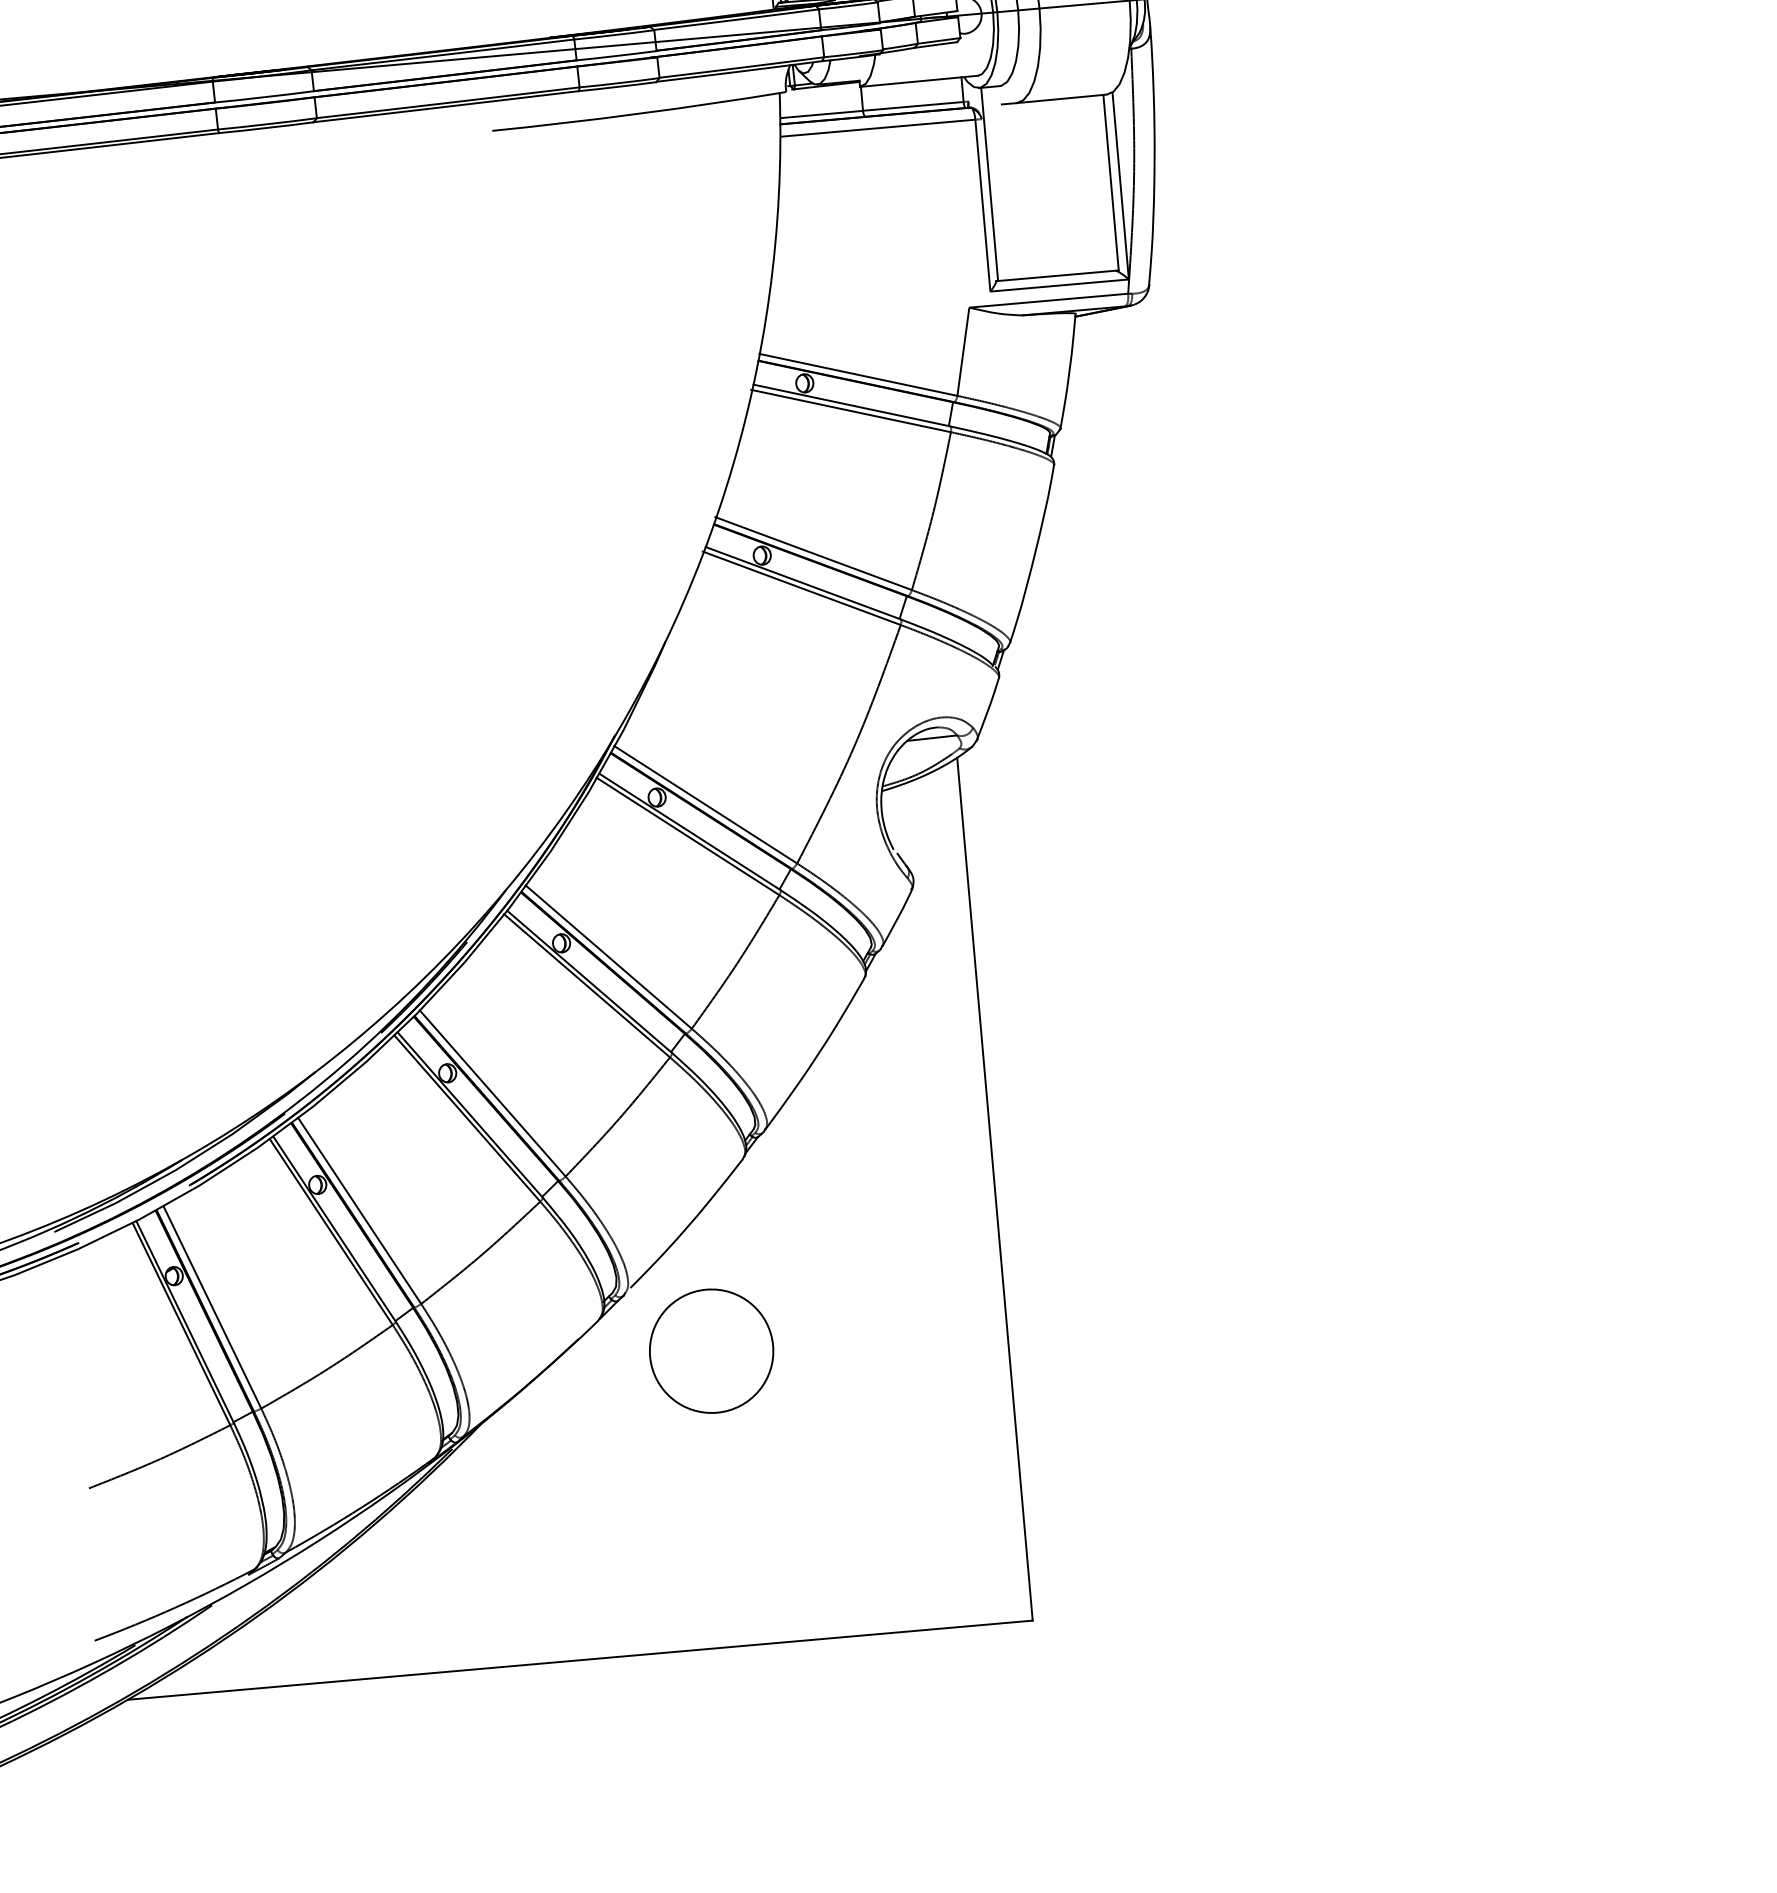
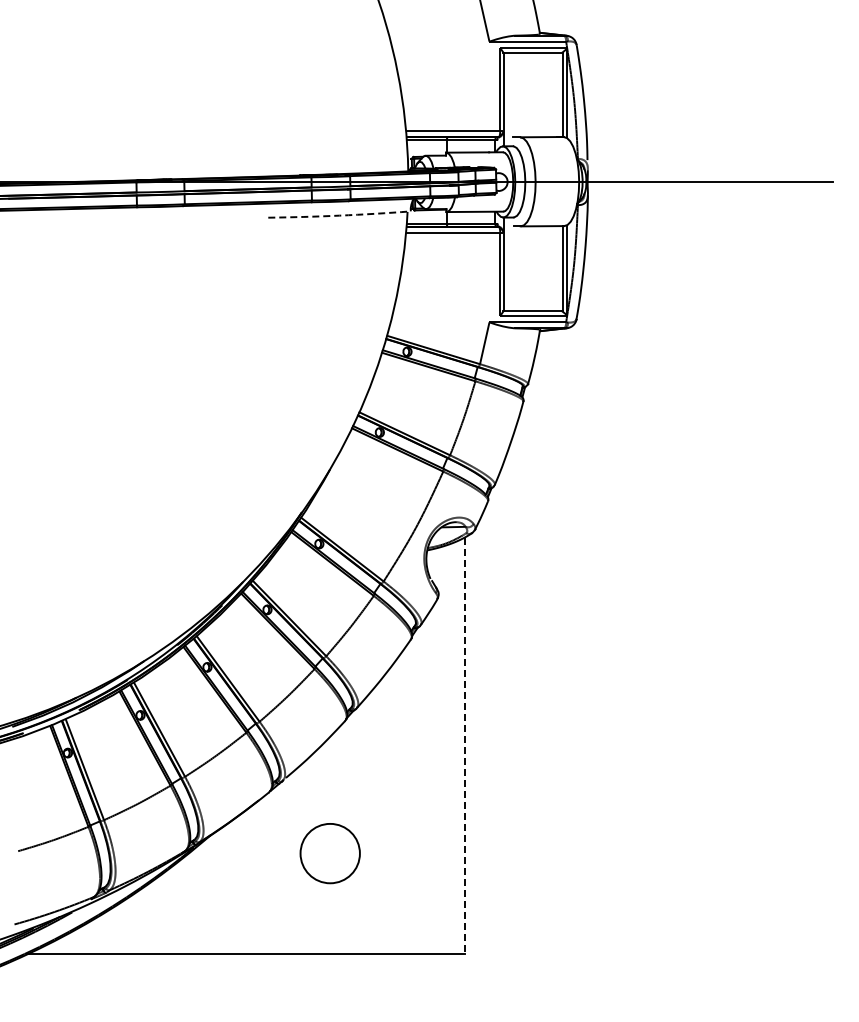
arc: (639, 113) -> (339, 215), solid -> dashed
line: (994, 1190) -> (464, 746), solid -> dashed
circle: (710, 1351) -> (329, 853), moved

